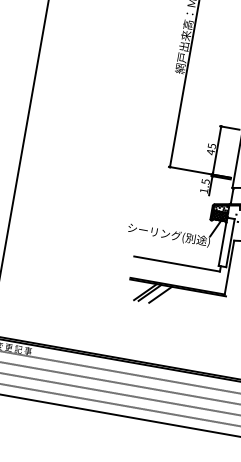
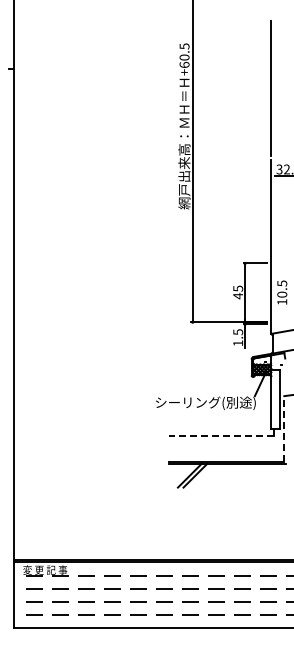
line: (176, 263) -> (220, 435), solid -> dashed
line: (229, 267) -> (284, 429), solid -> dashed
line: (160, 294) -> (208, 475), removed

